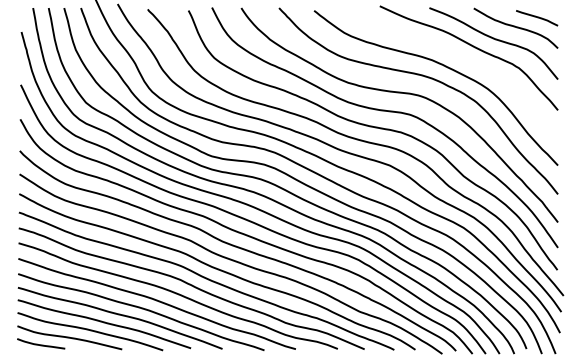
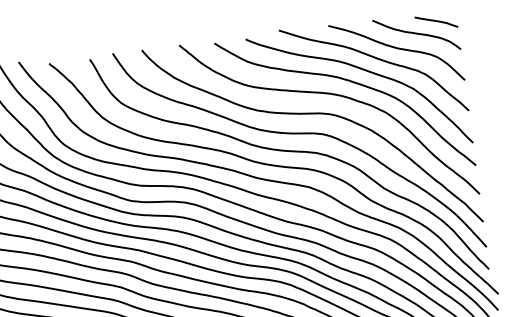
curve: (461, 58) -> (366, 71), added

